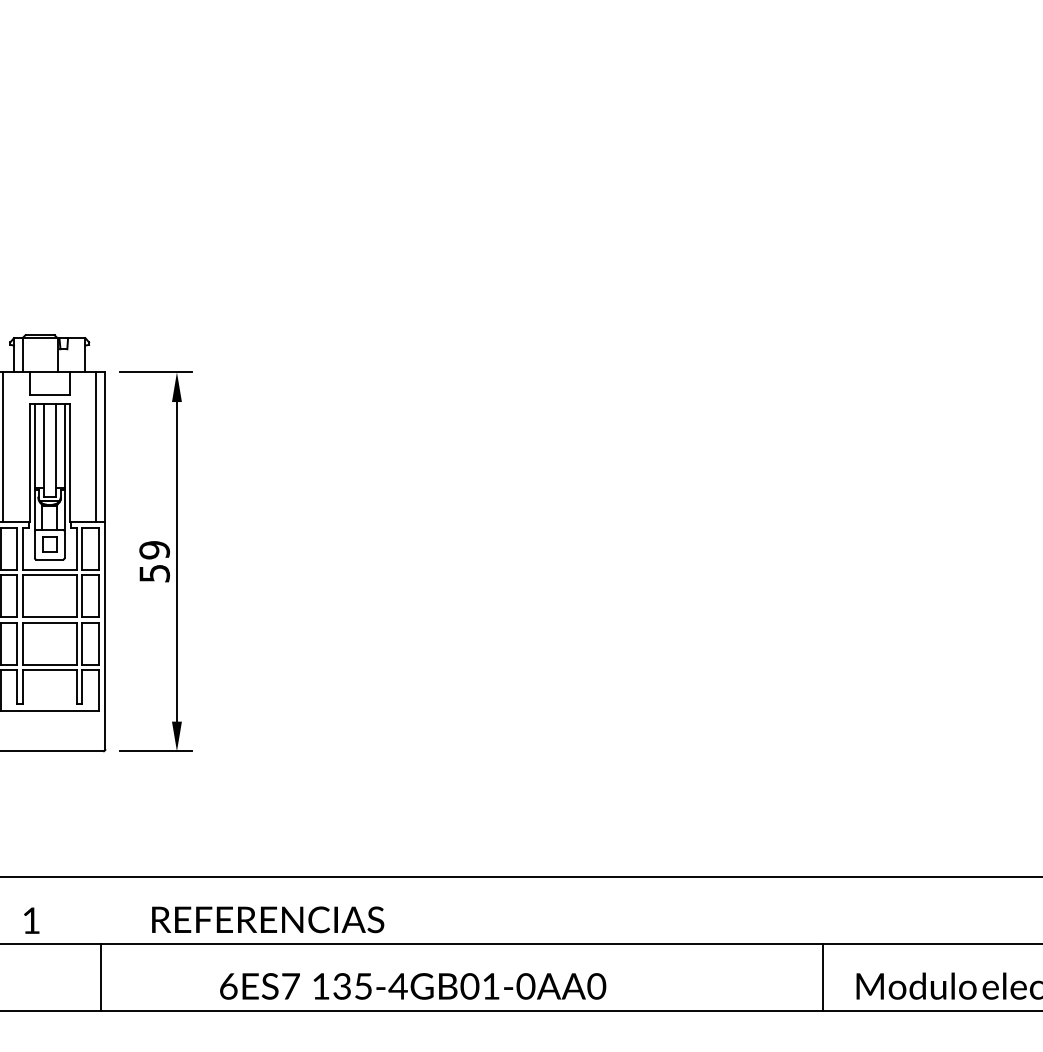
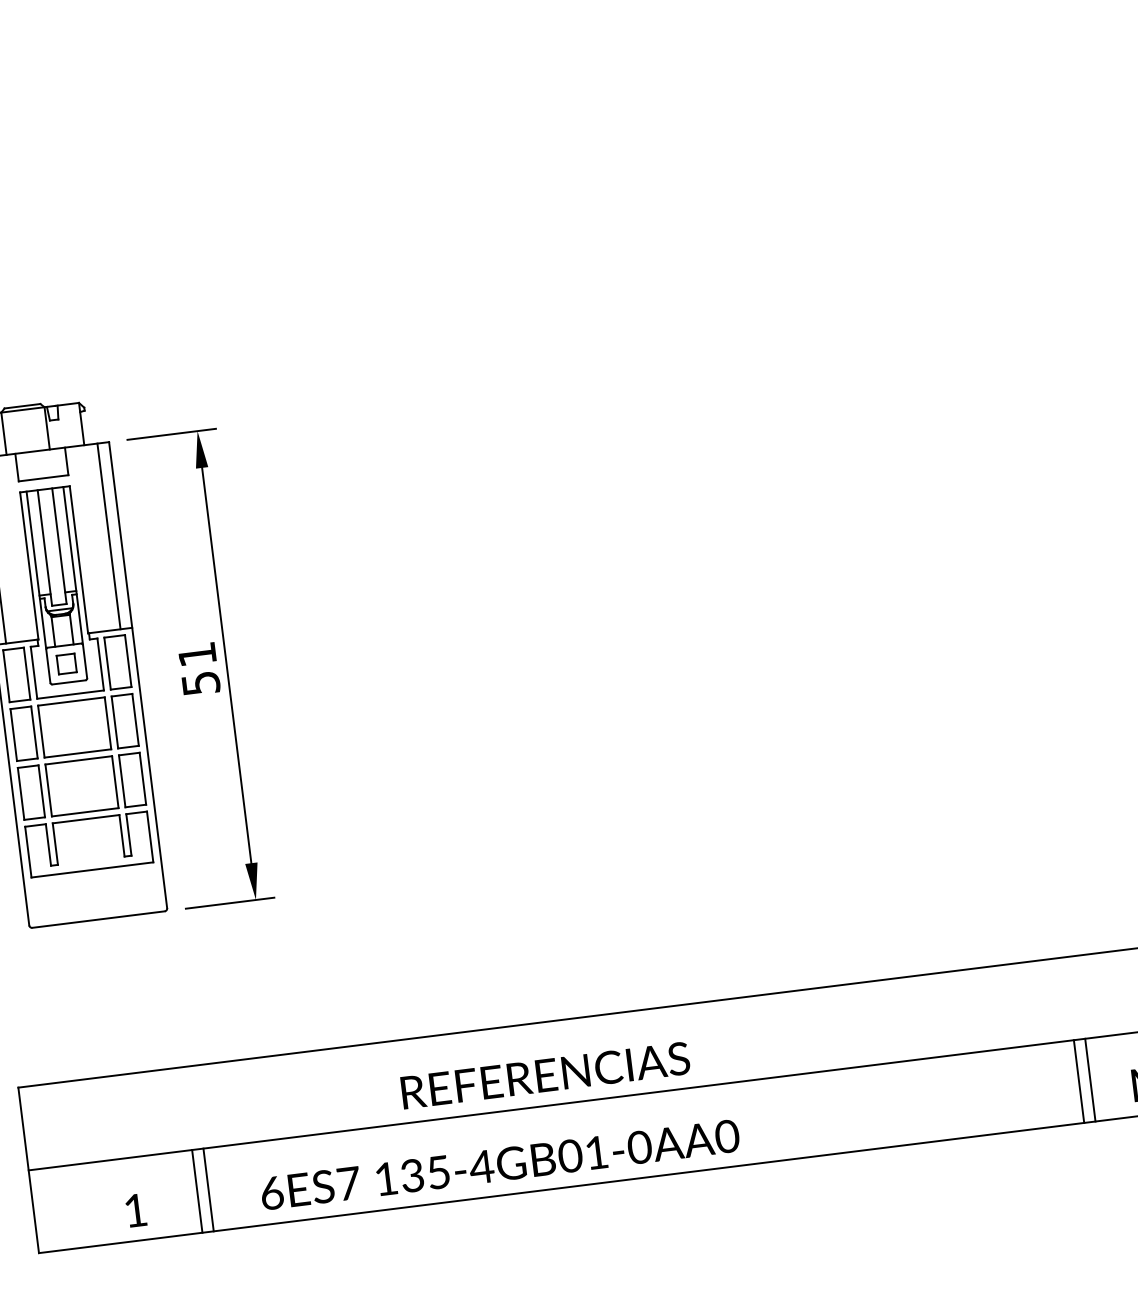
text: (154, 550) -> (197, 654), 59 -> 51
text: (268, 919) -> (545, 1075), moved
text: (31, 920) -> (135, 1210), moved
line: (110, 977) -> (208, 1189), added
line: (814, 977) -> (1079, 1081), added
text: (413, 986) -> (500, 1164), moved

